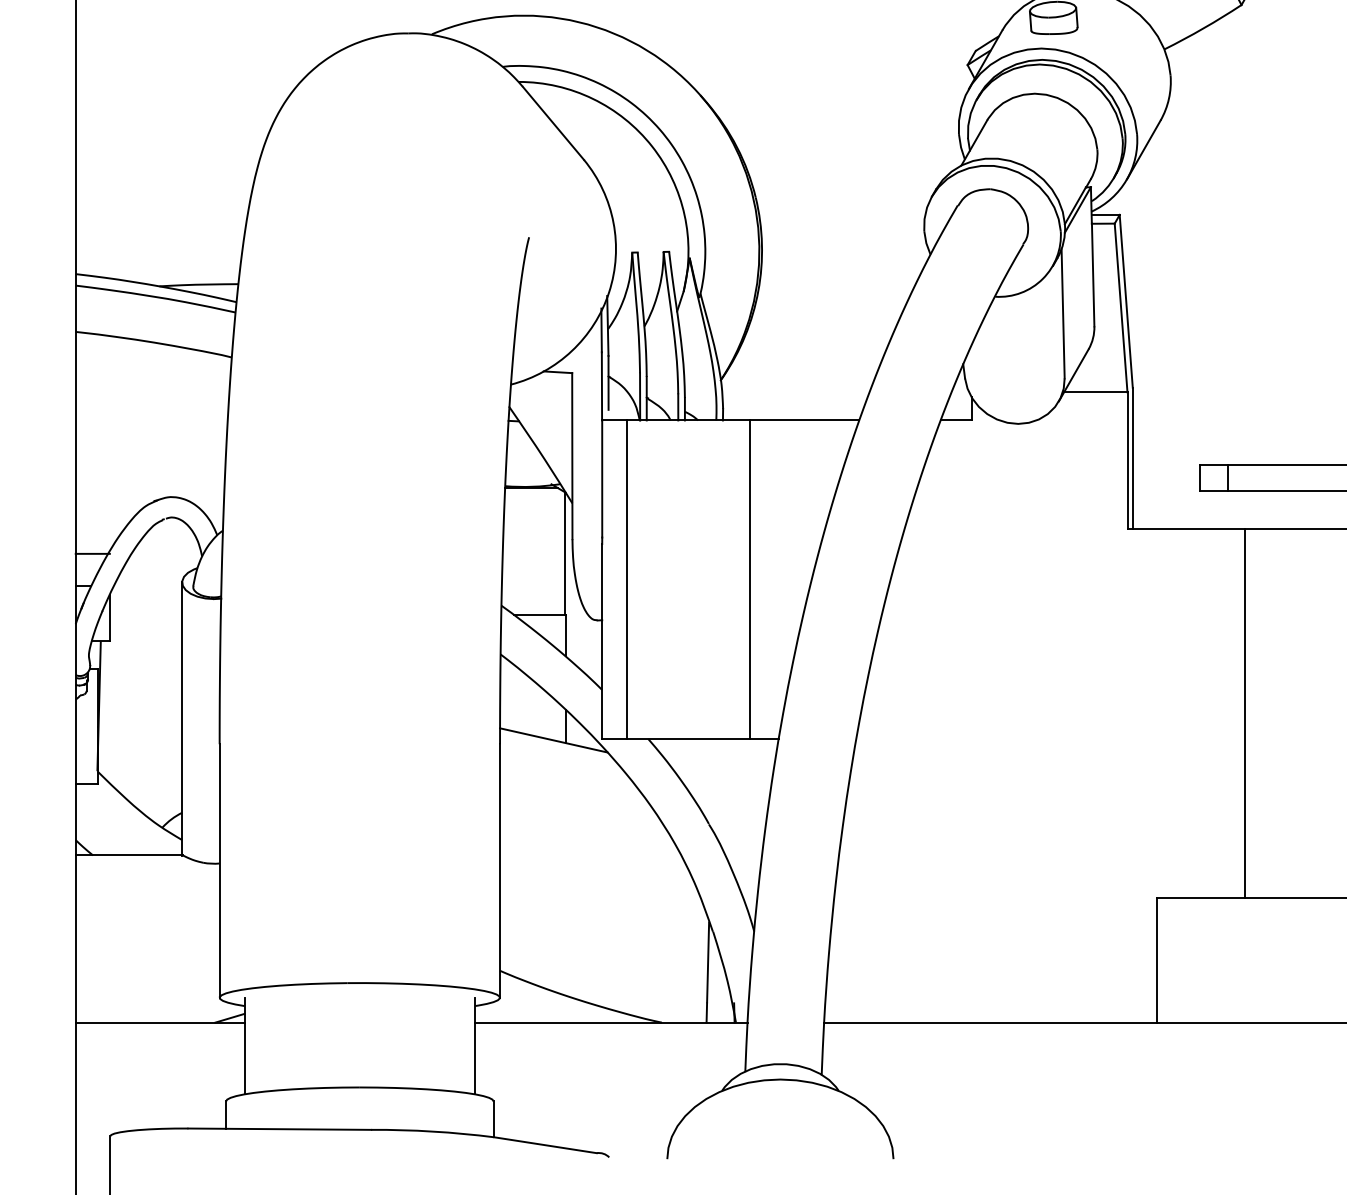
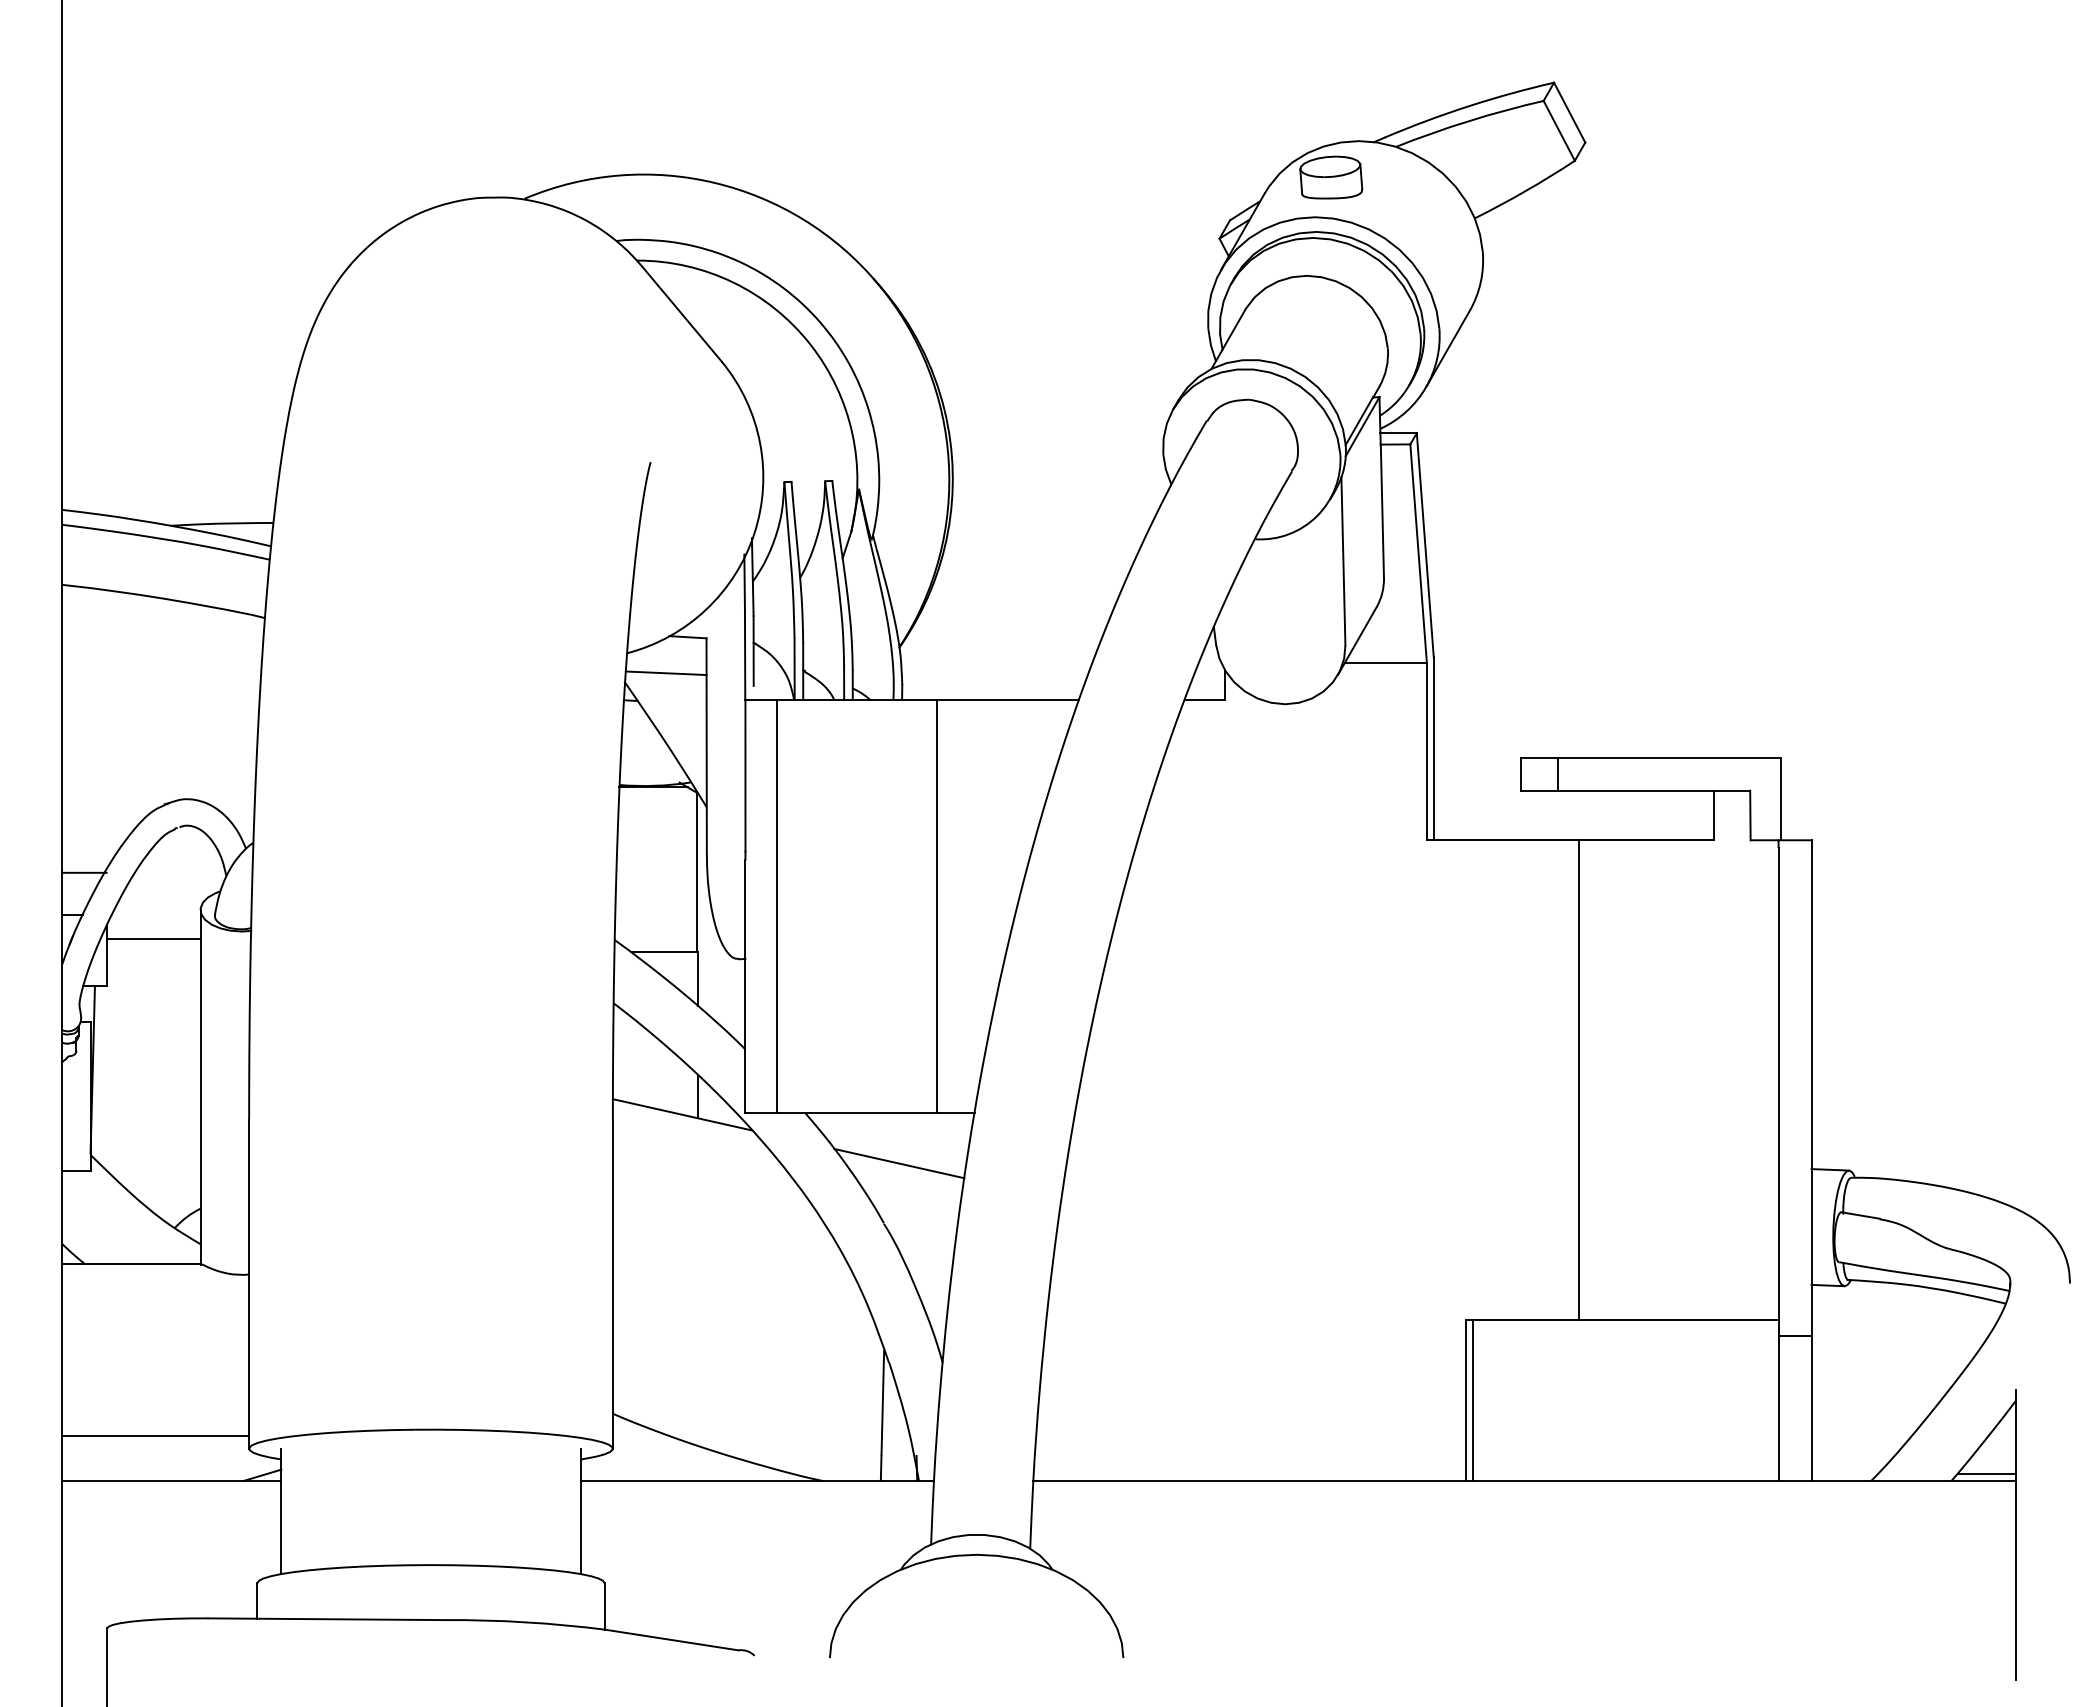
line: (540, 400) -> (665, 673), added
line: (145, 605) -> (153, 939), added
line: (720, 777) -> (899, 1163), added
line: (1162, 959) -> (1472, 1399), added
line: (147, 987) -> (155, 1435), added

